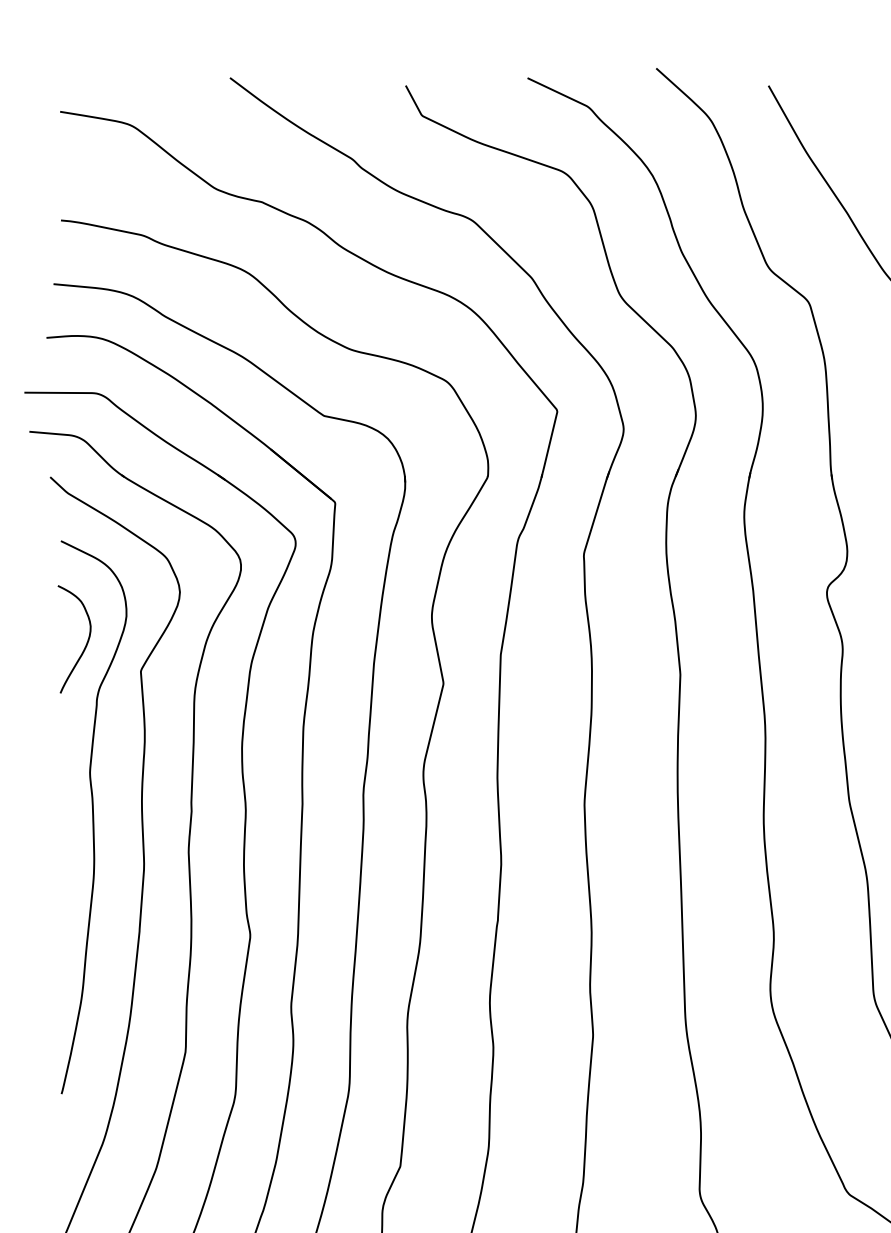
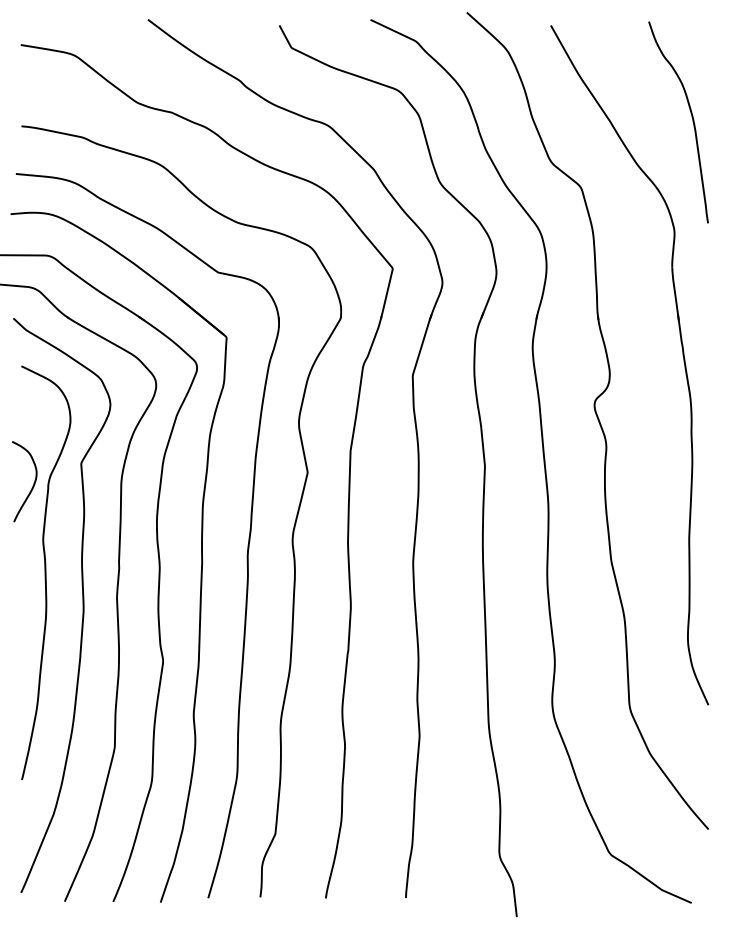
curve: (85, 644) -> (32, 485), moved

